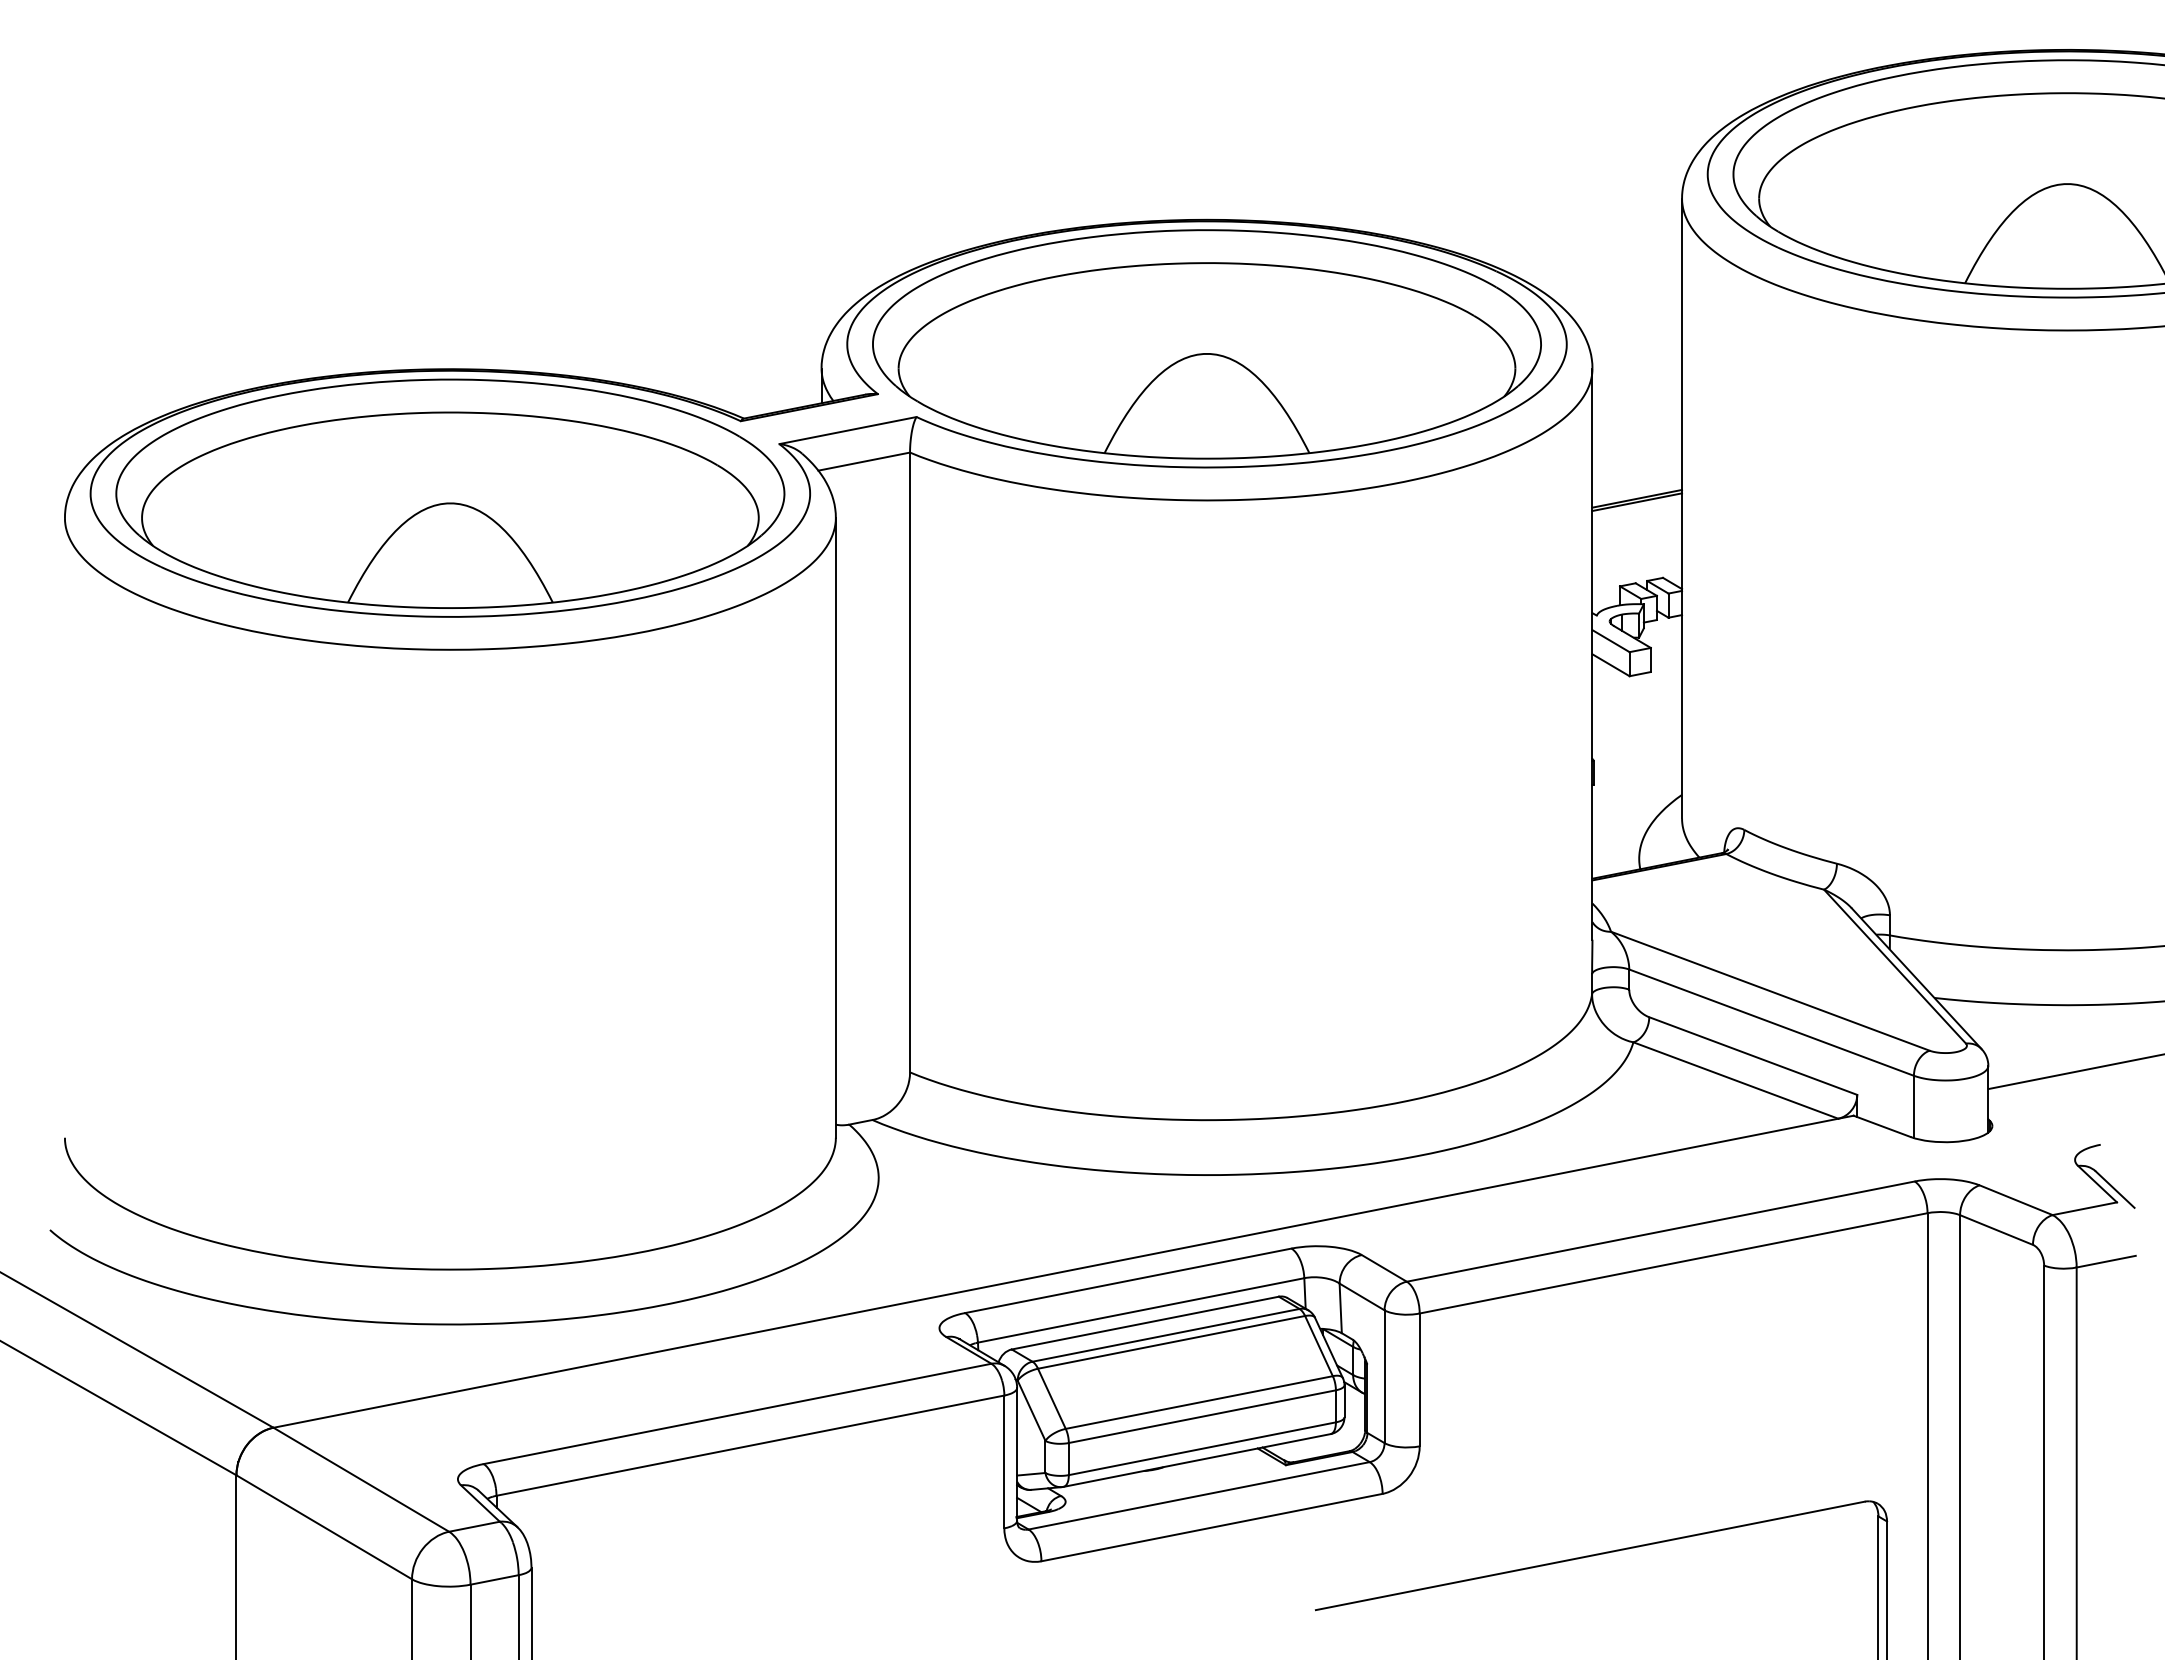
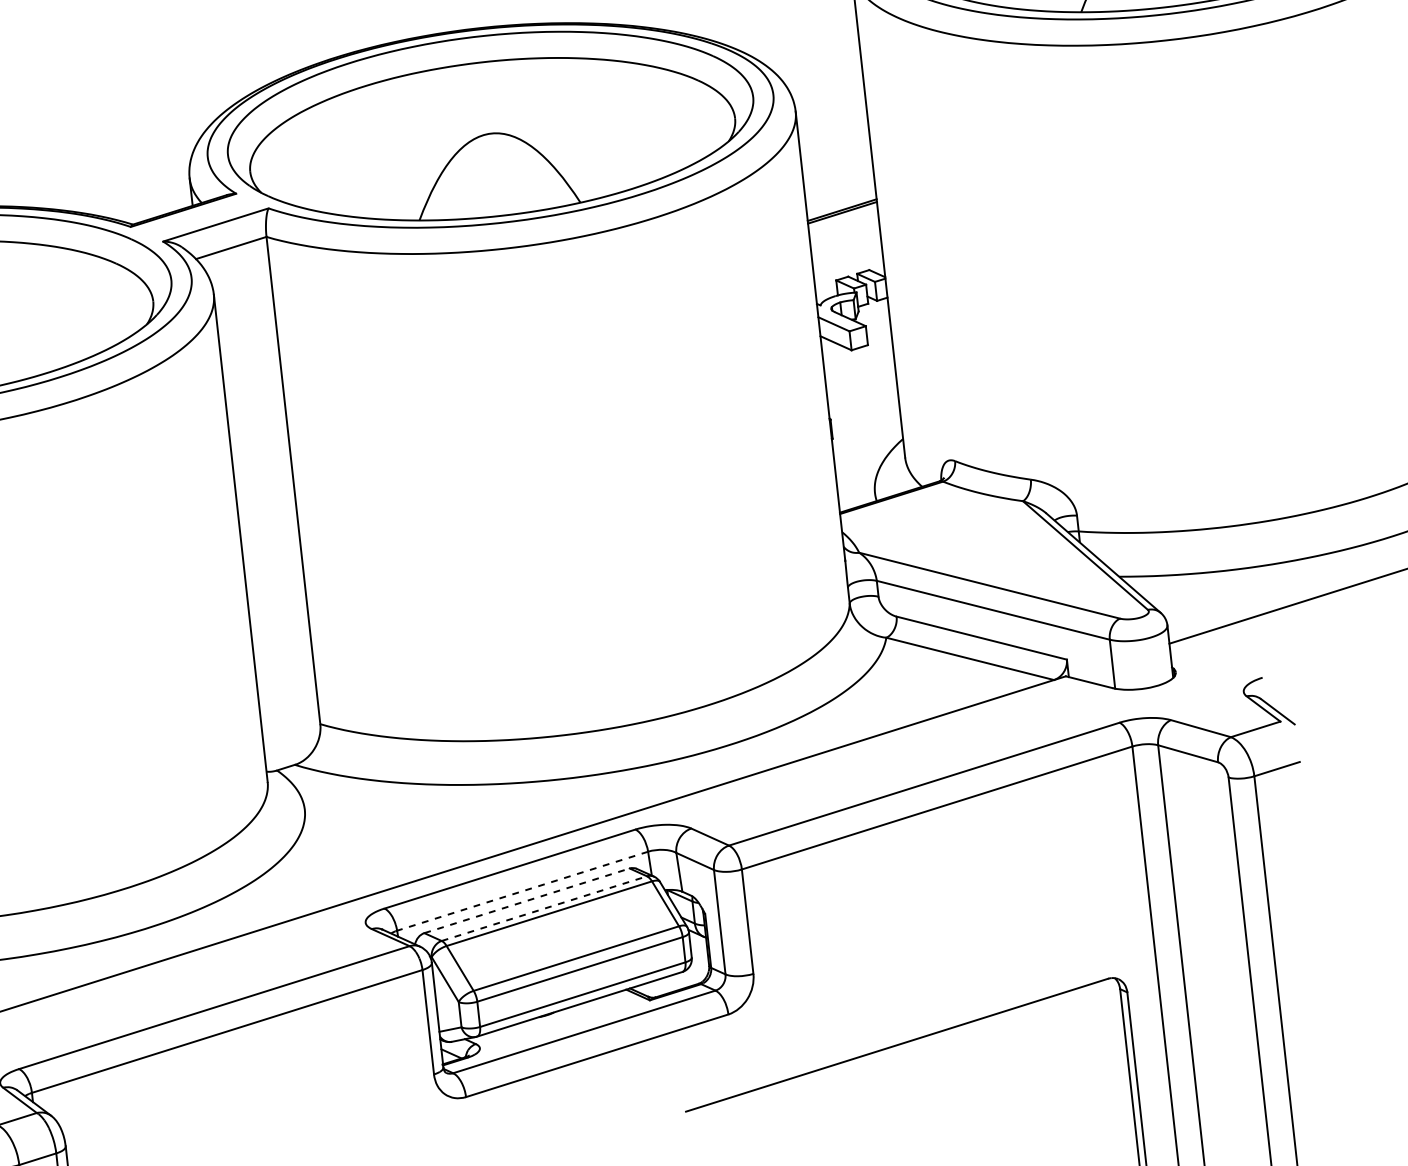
line: (1140, 1310) -> (522, 891), solid -> dashed
line: (1145, 1323) -> (527, 901), solid -> dashed
line: (1166, 1335) -> (544, 908), solid -> dashed

